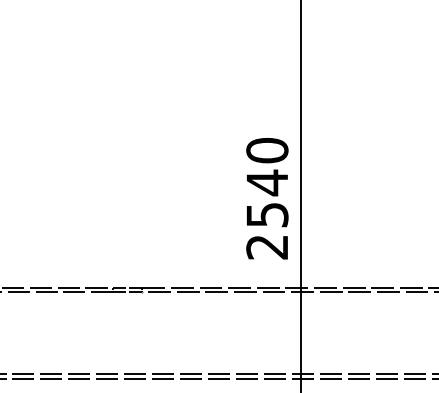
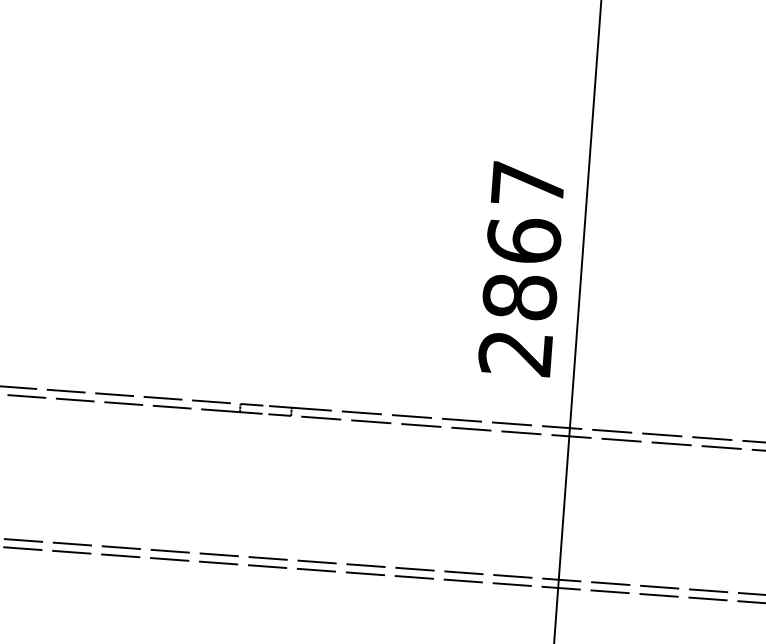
text: (267, 182) -> (524, 240), 2540 -> 2867

